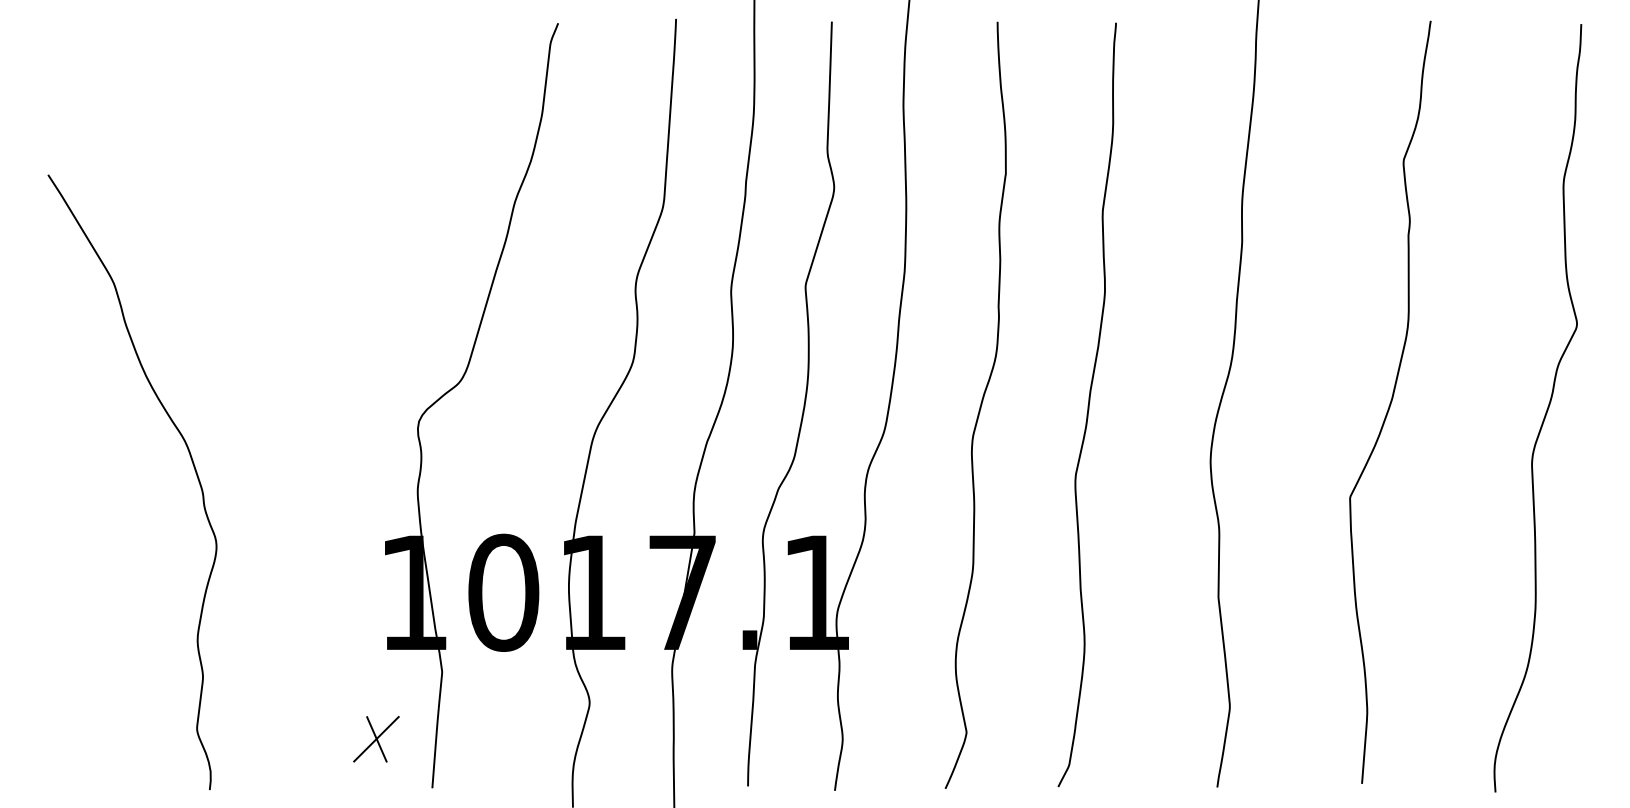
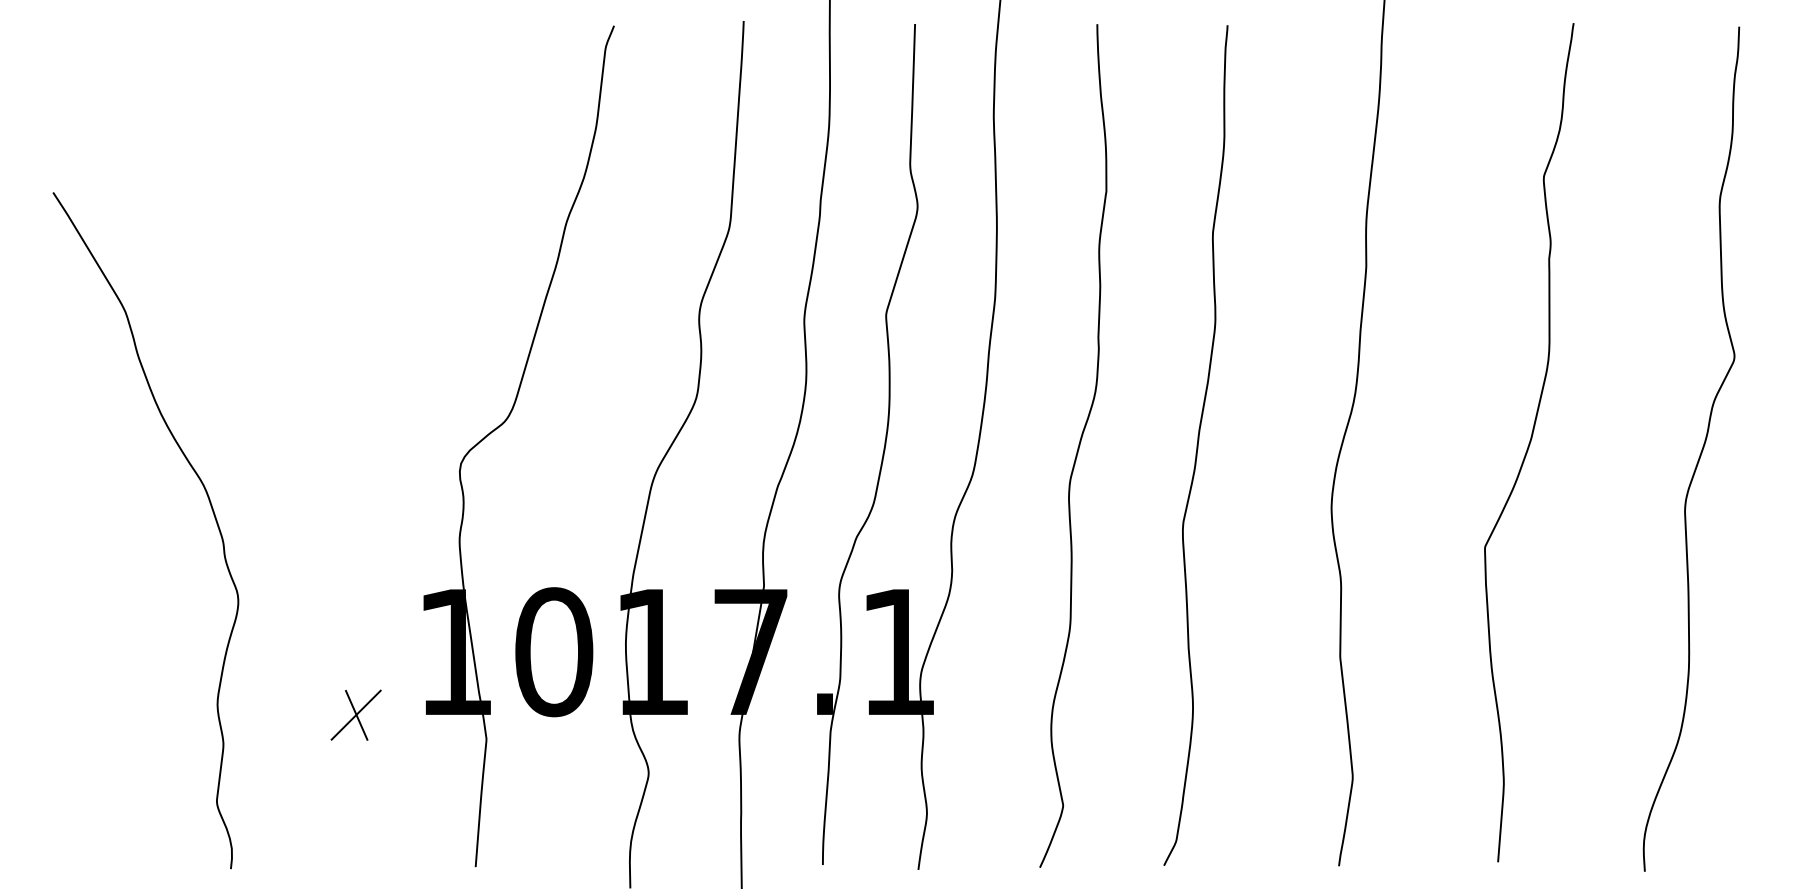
part: (375, 738) -> (355, 714), moved

